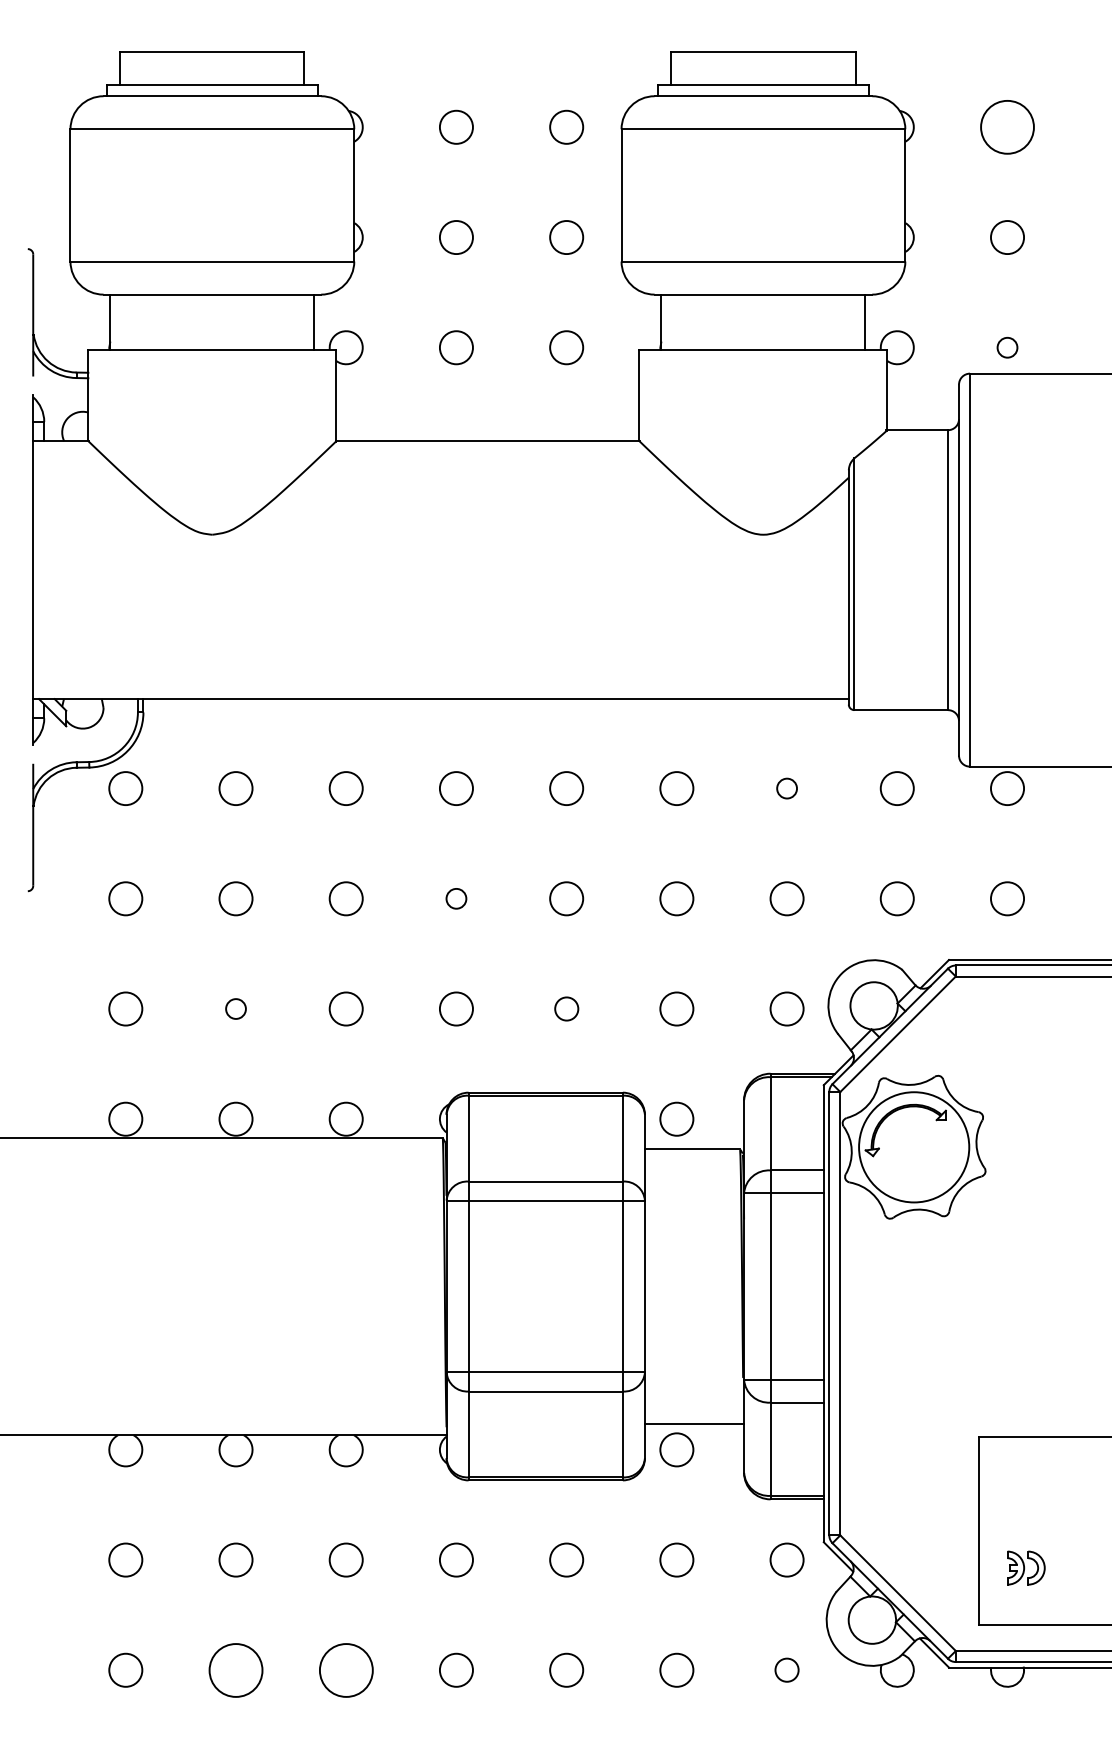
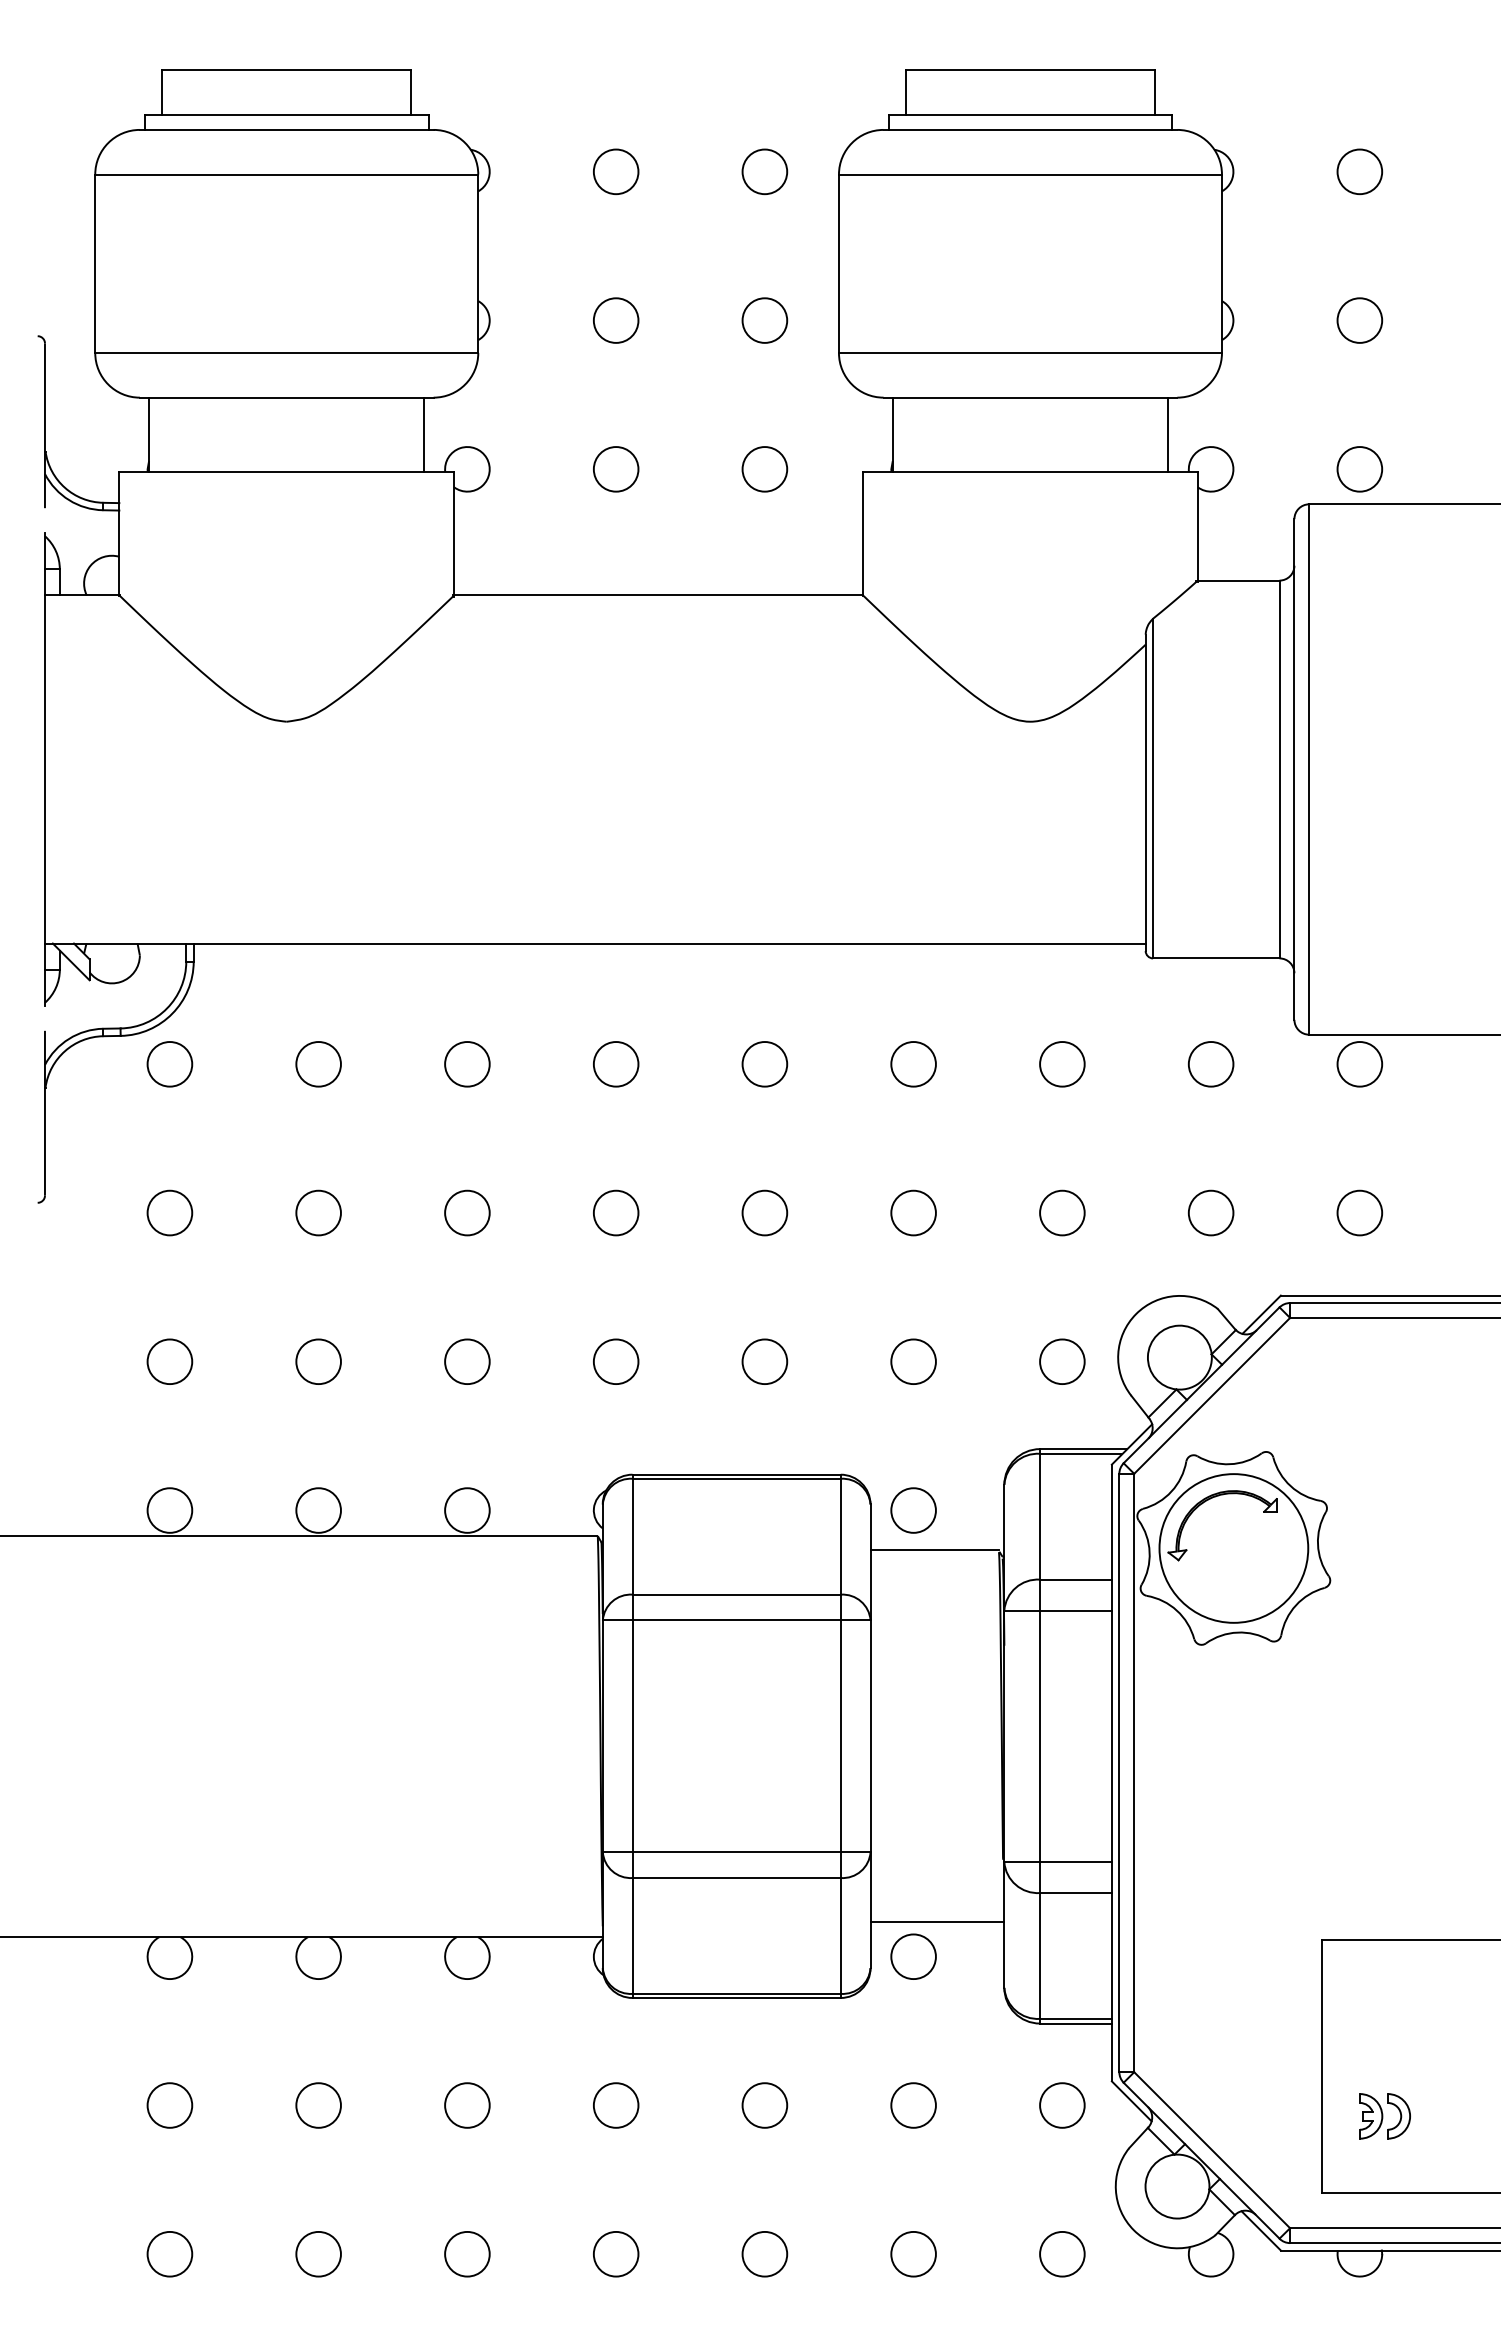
circle: (1007, 126) -> (1359, 170), size x0.62
circle: (1007, 347) -> (1359, 469), size x1.67
circle: (786, 788) -> (1061, 1064), size x1.67
circle: (455, 898) -> (614, 1212), size x1.67
circle: (235, 1008) -> (317, 1361), size x1.67
circle: (566, 1008) -> (764, 1361), size x1.43
circle: (235, 1669) -> (317, 2253), size x0.62
circle: (345, 1669) -> (466, 2253), size x0.62
circle: (786, 1669) -> (1061, 2253), size x1.43

